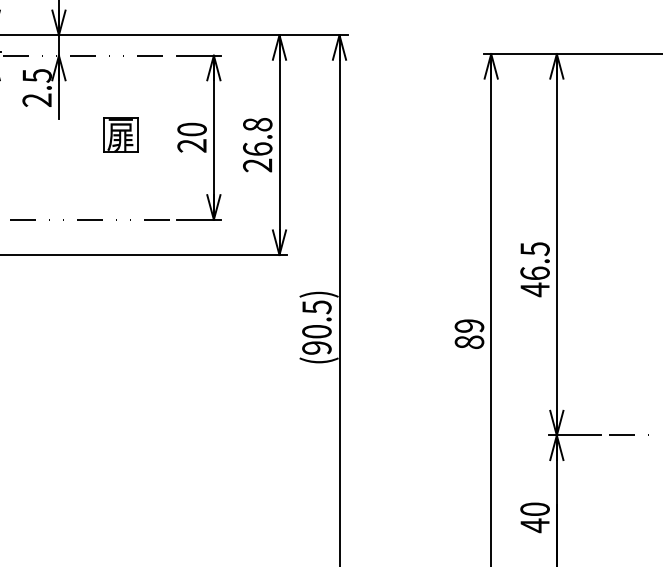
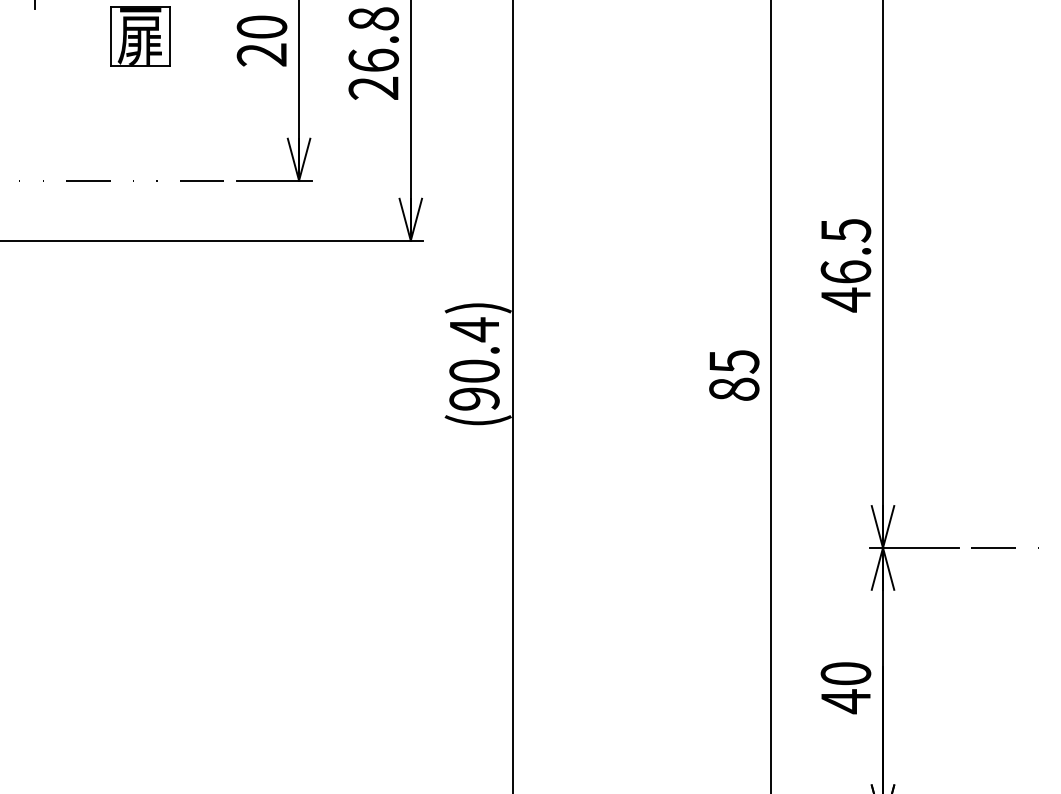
text: (316, 307) -> (473, 330), (90.5) -> (90.4)
text: (469, 326) -> (734, 362), 89 -> 85

